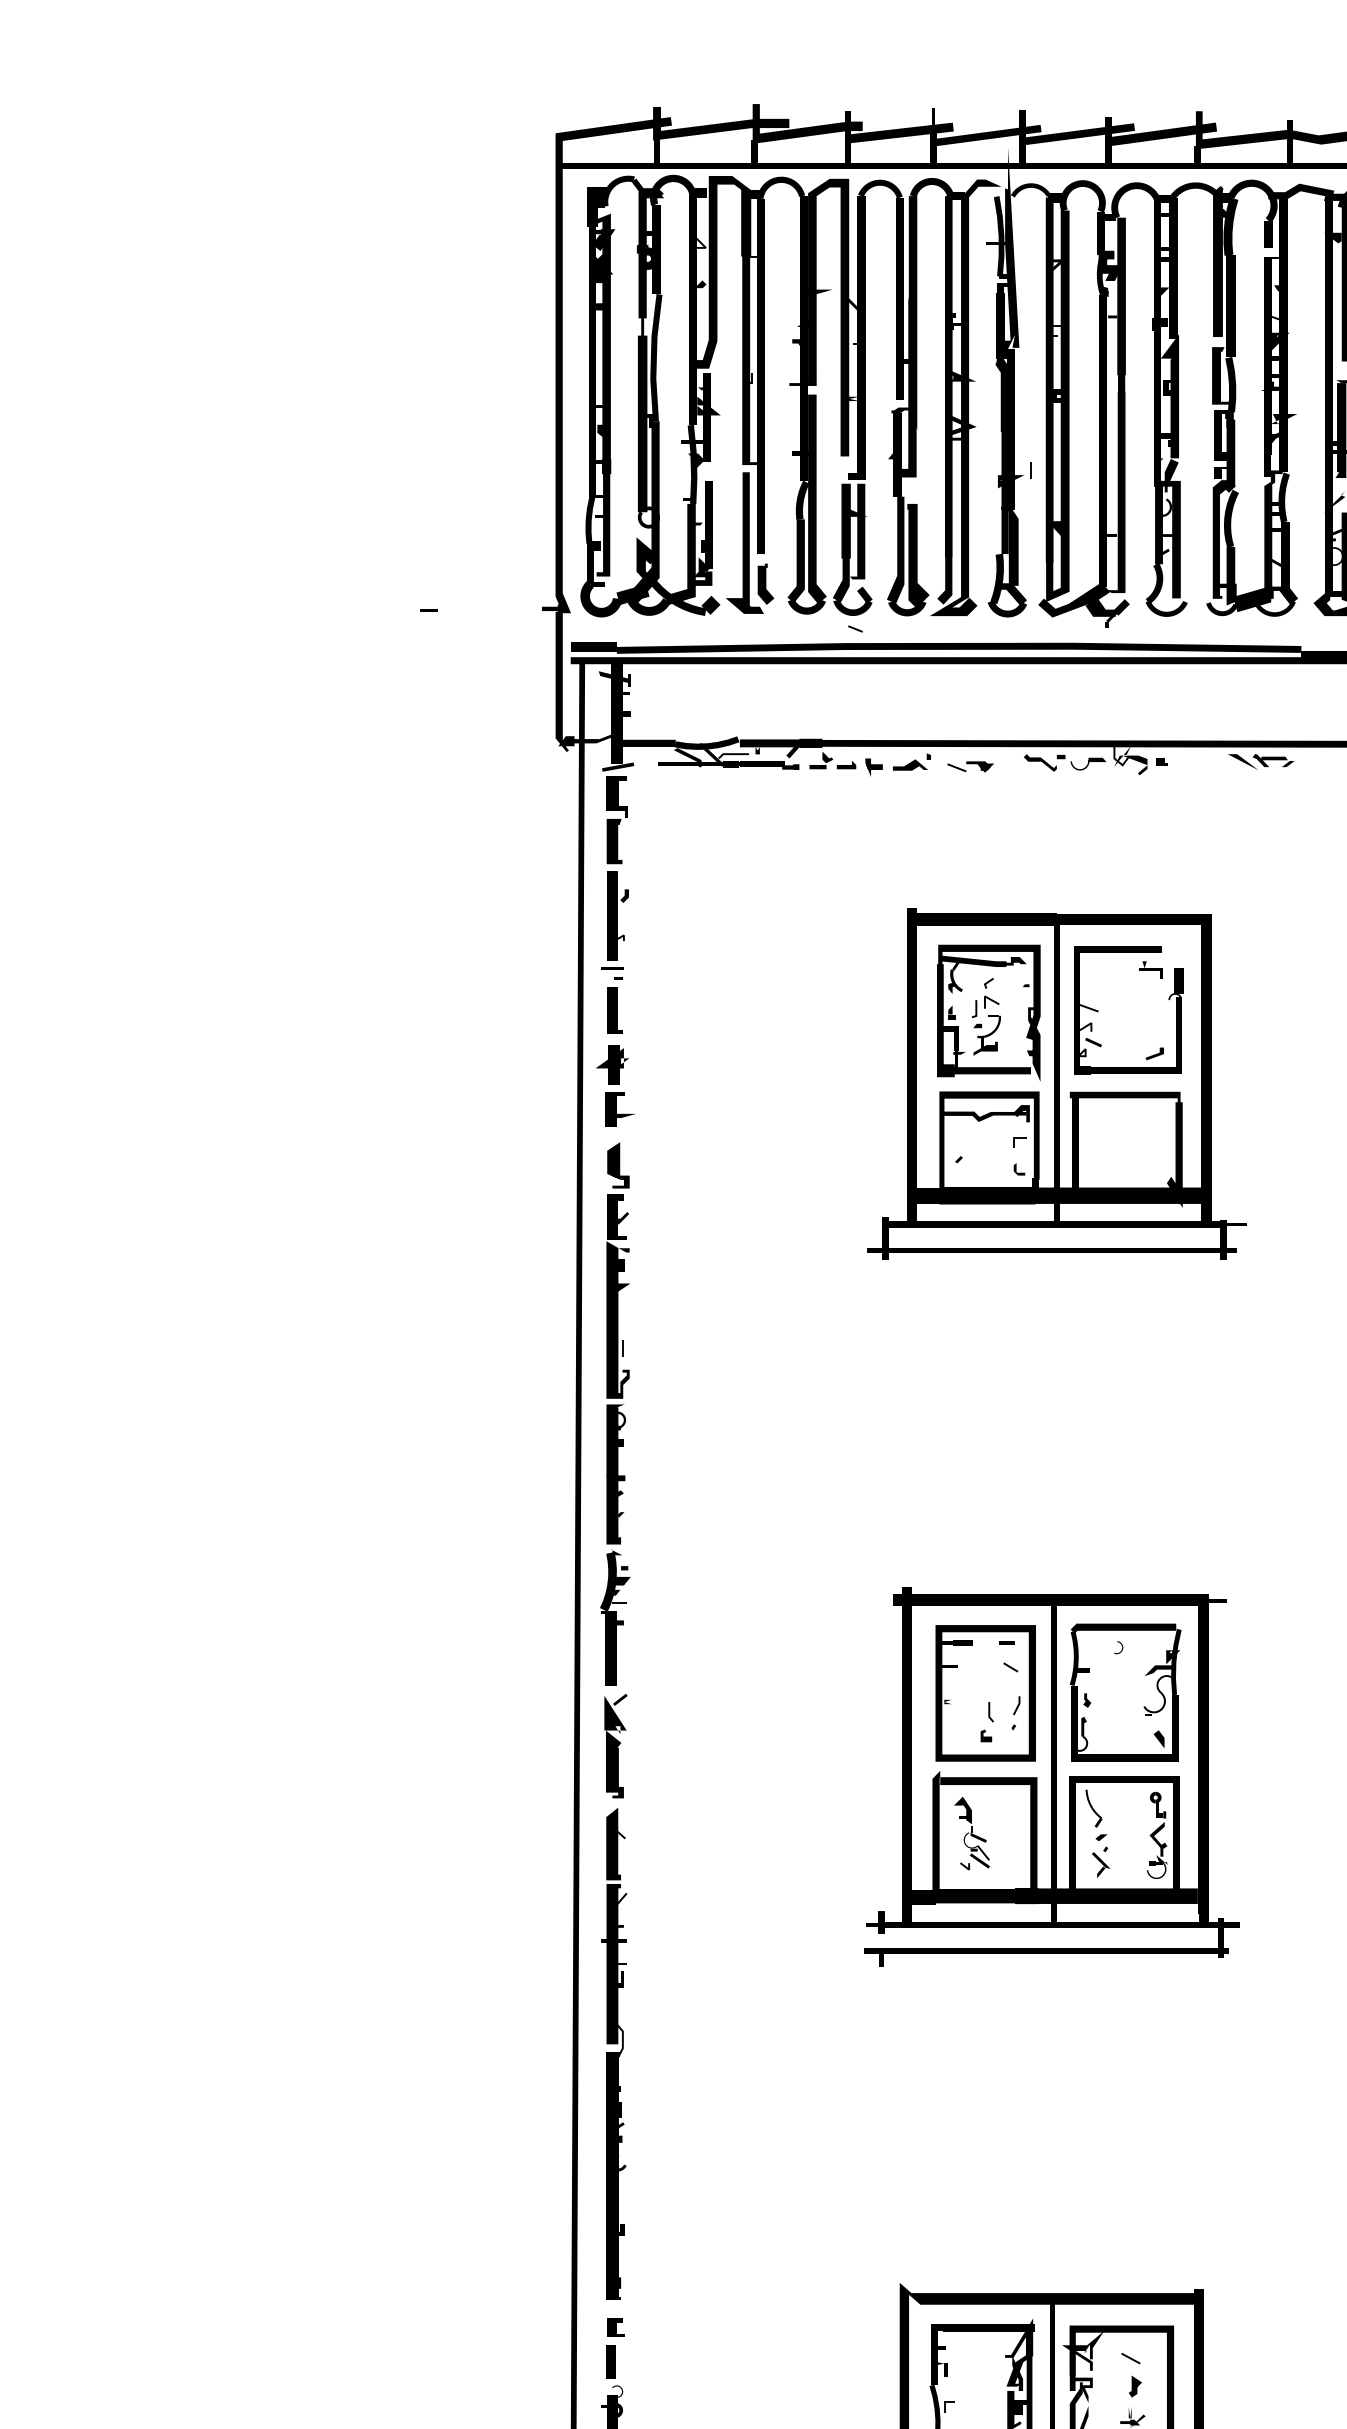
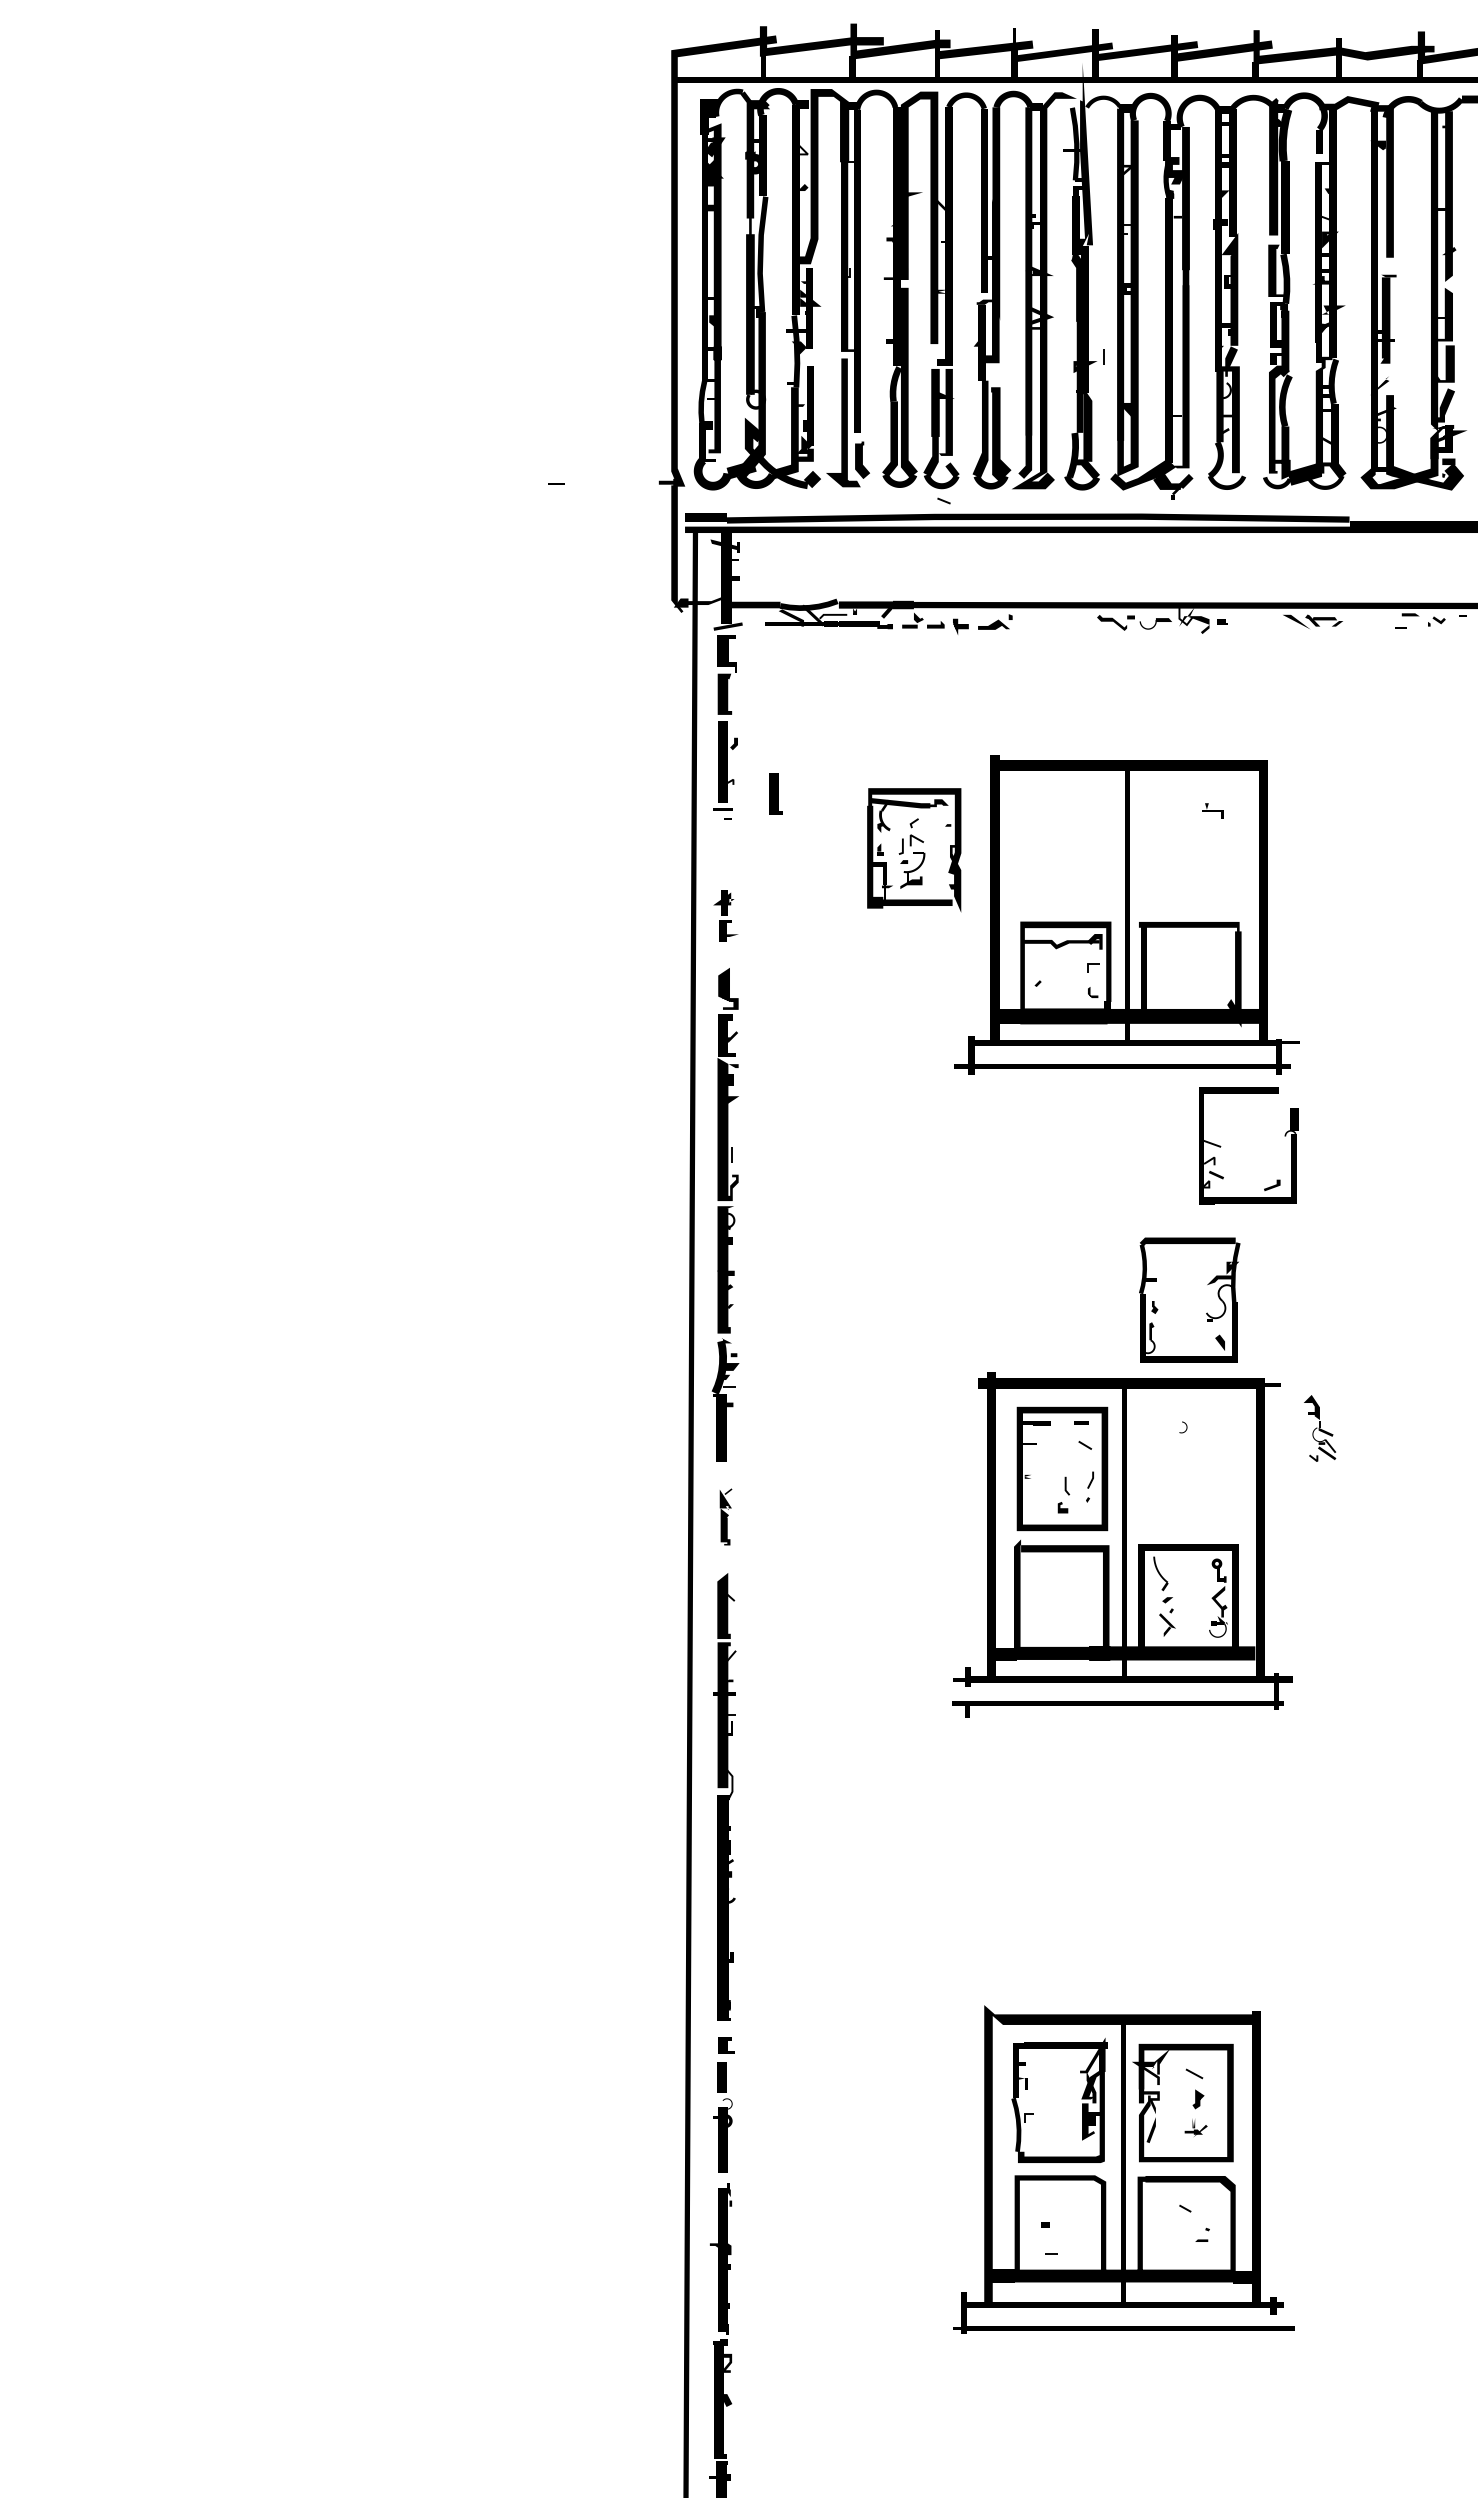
part: (970, 766) -> (1048, 626), removed
curve: (614, 1009) -> (775, 793), moved
part: (1099, 1011) -> (1221, 1146), moved
part: (989, 1013) -> (914, 850), moved
part: (615, 1085) -> (725, 916), size x0.7
part: (1125, 1691) -> (1189, 1299), moved
part: (615, 1745) -> (725, 1516), size x0.6
part: (972, 1833) -> (1320, 1428), moved

